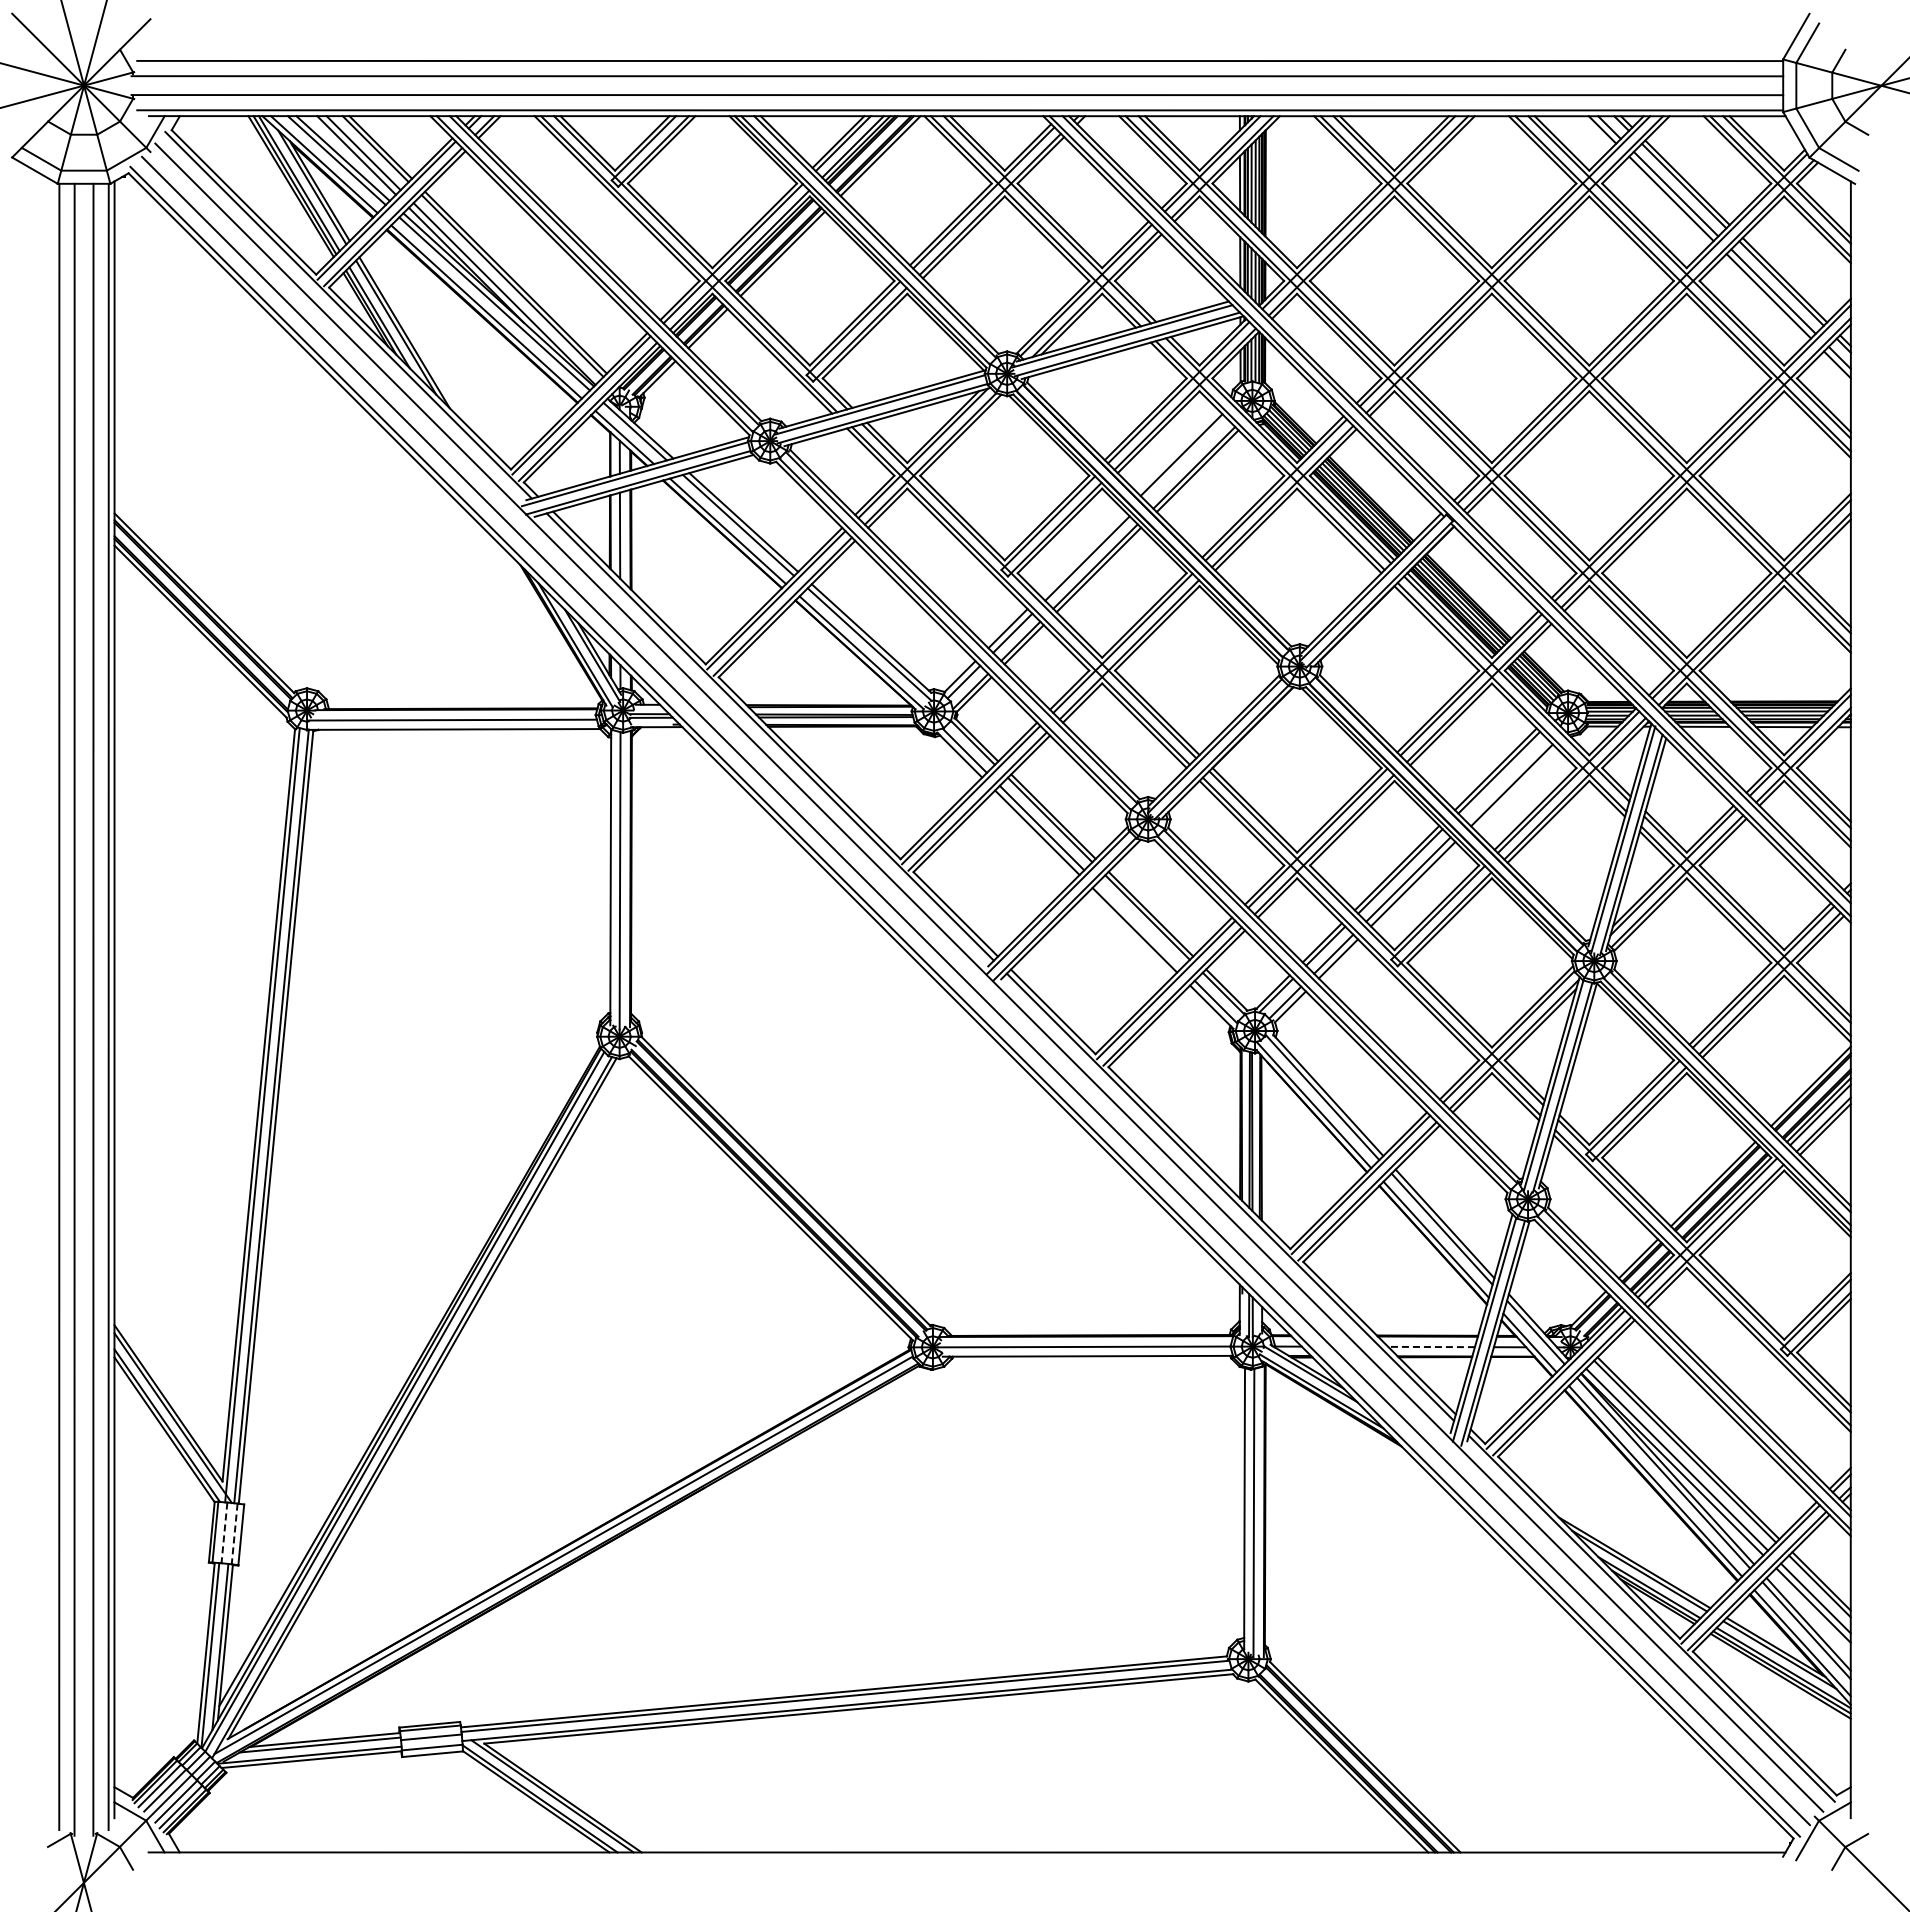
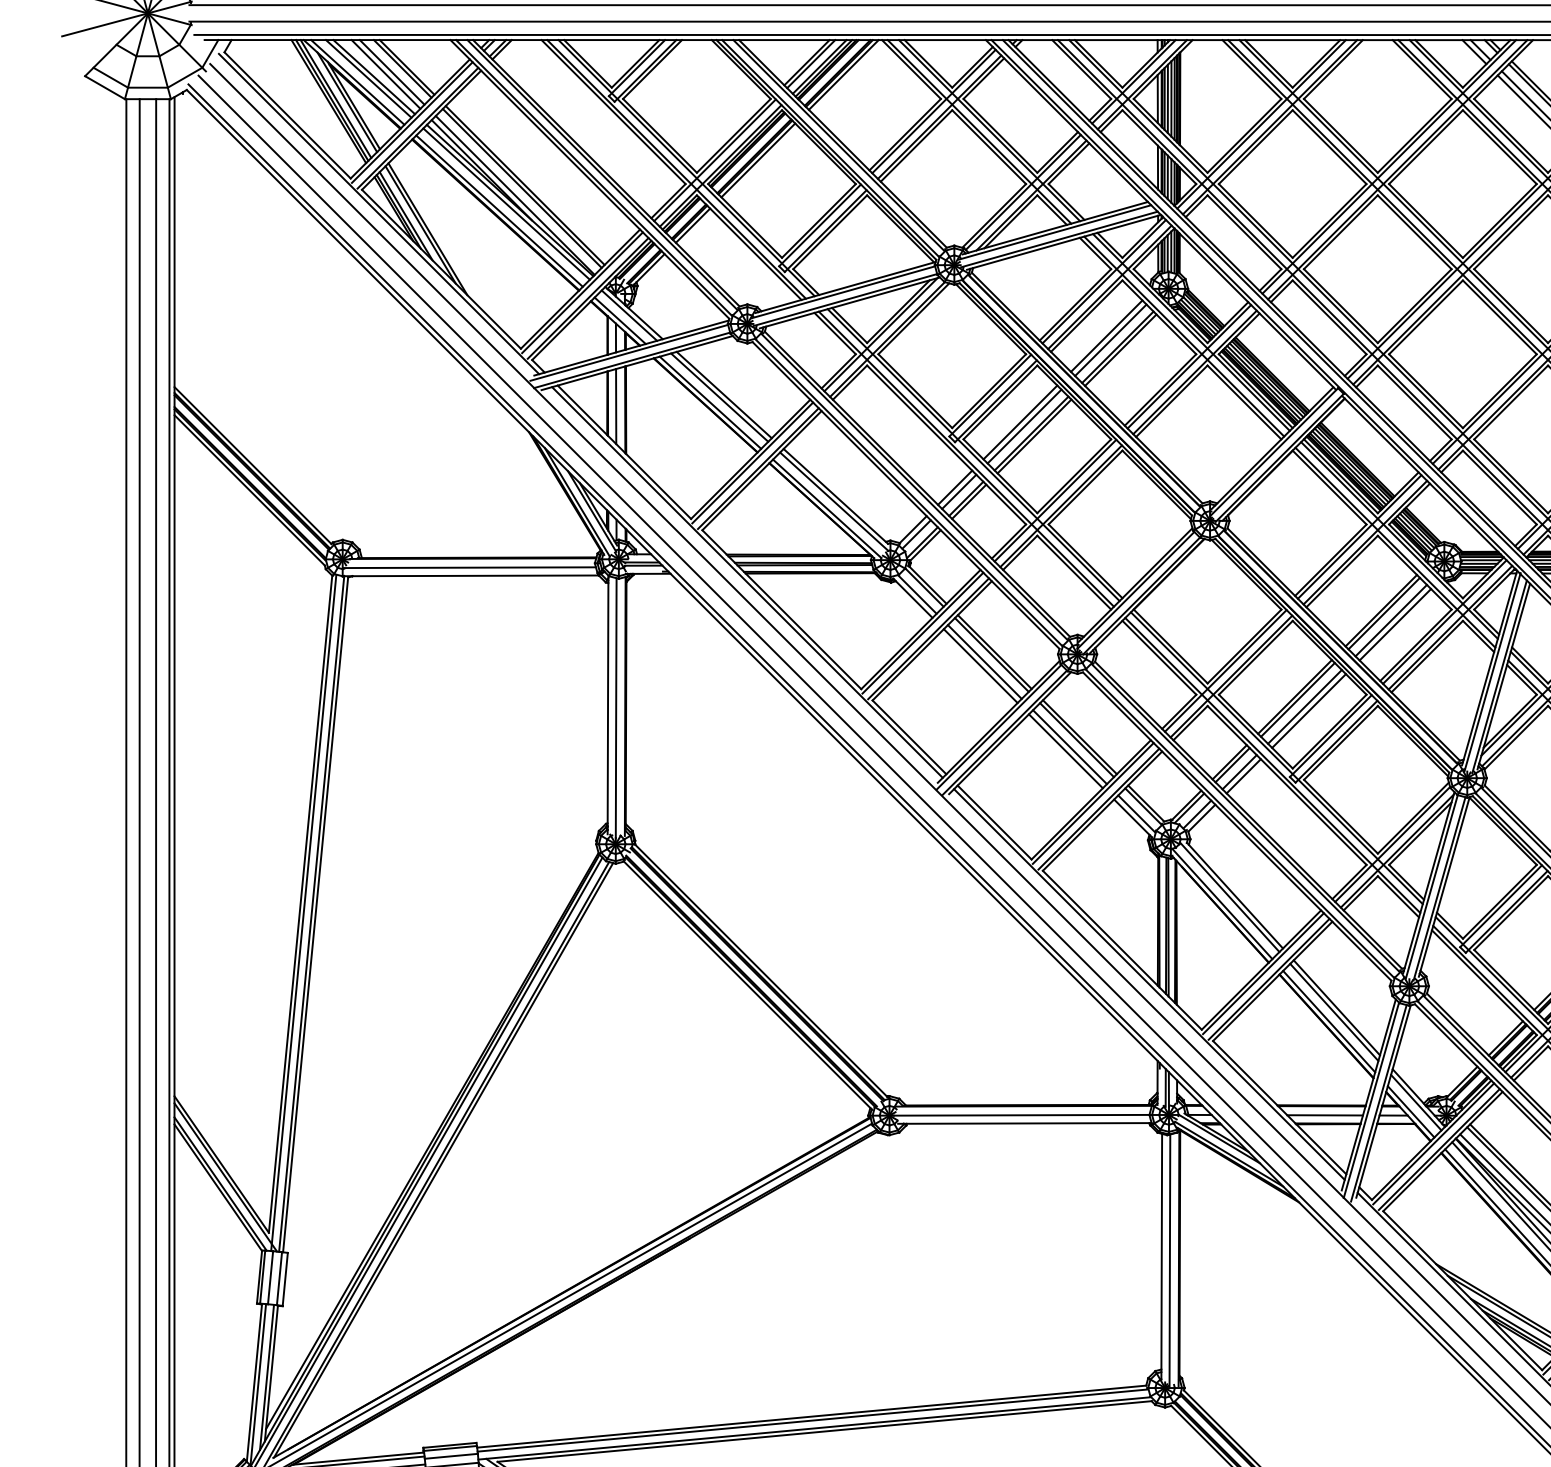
line: (1186, 459) -> (1111, 340), added
line: (1082, 553) -> (1020, 422), added
line: (1507, 780) -> (1391, 620), added
line: (1139, 925) -> (1069, 747), added
line: (1431, 1347) -> (1325, 1115), dashed -> solid
line: (224, 1533) -> (270, 1278), dashed -> solid
line: (234, 1534) -> (279, 1279), dashed -> solid

